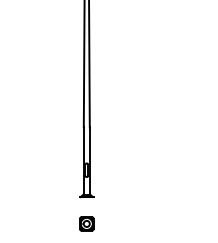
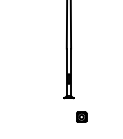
part: (86, 223) -> (81, 116), moved

